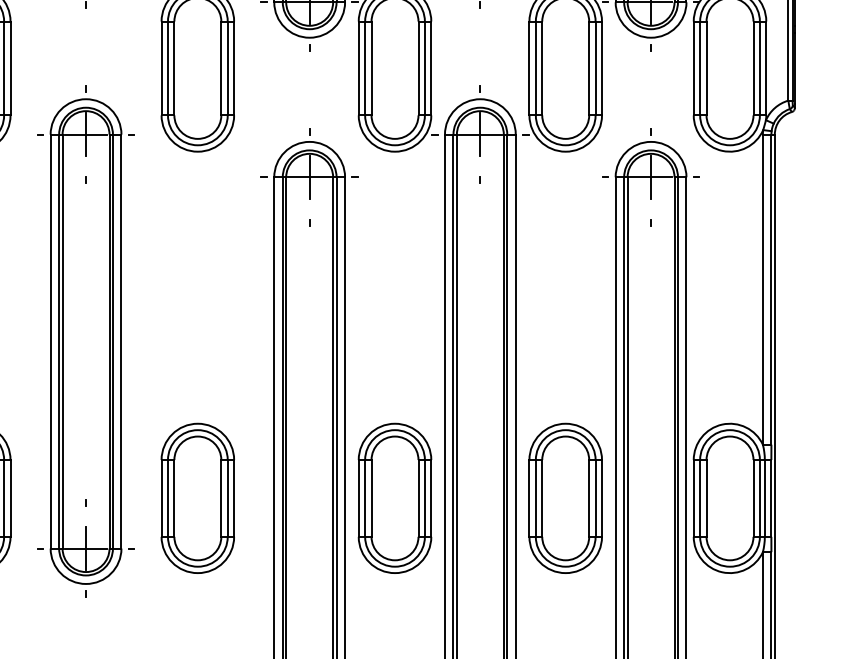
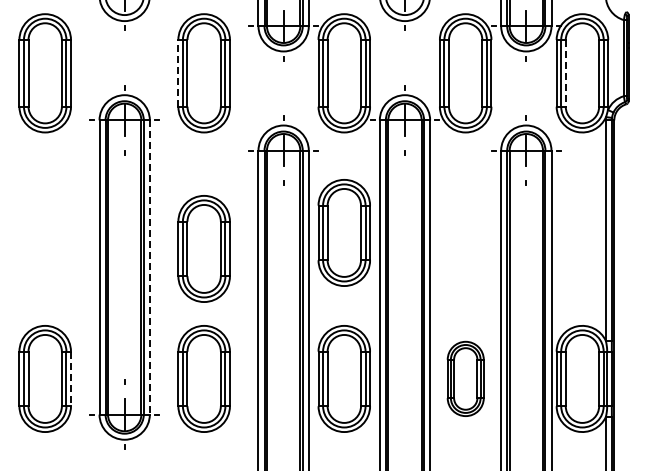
line: (161, 67) -> (178, 72), solid -> dashed
line: (706, 68) -> (565, 73), solid -> dashed
part: (393, 292) -> (343, 232), added
part: (196, 314) -> (203, 248), added
line: (120, 341) -> (149, 267), solid -> dashed
part: (565, 497) -> (465, 378), size x0.7
line: (11, 499) -> (71, 379), solid -> dashed

